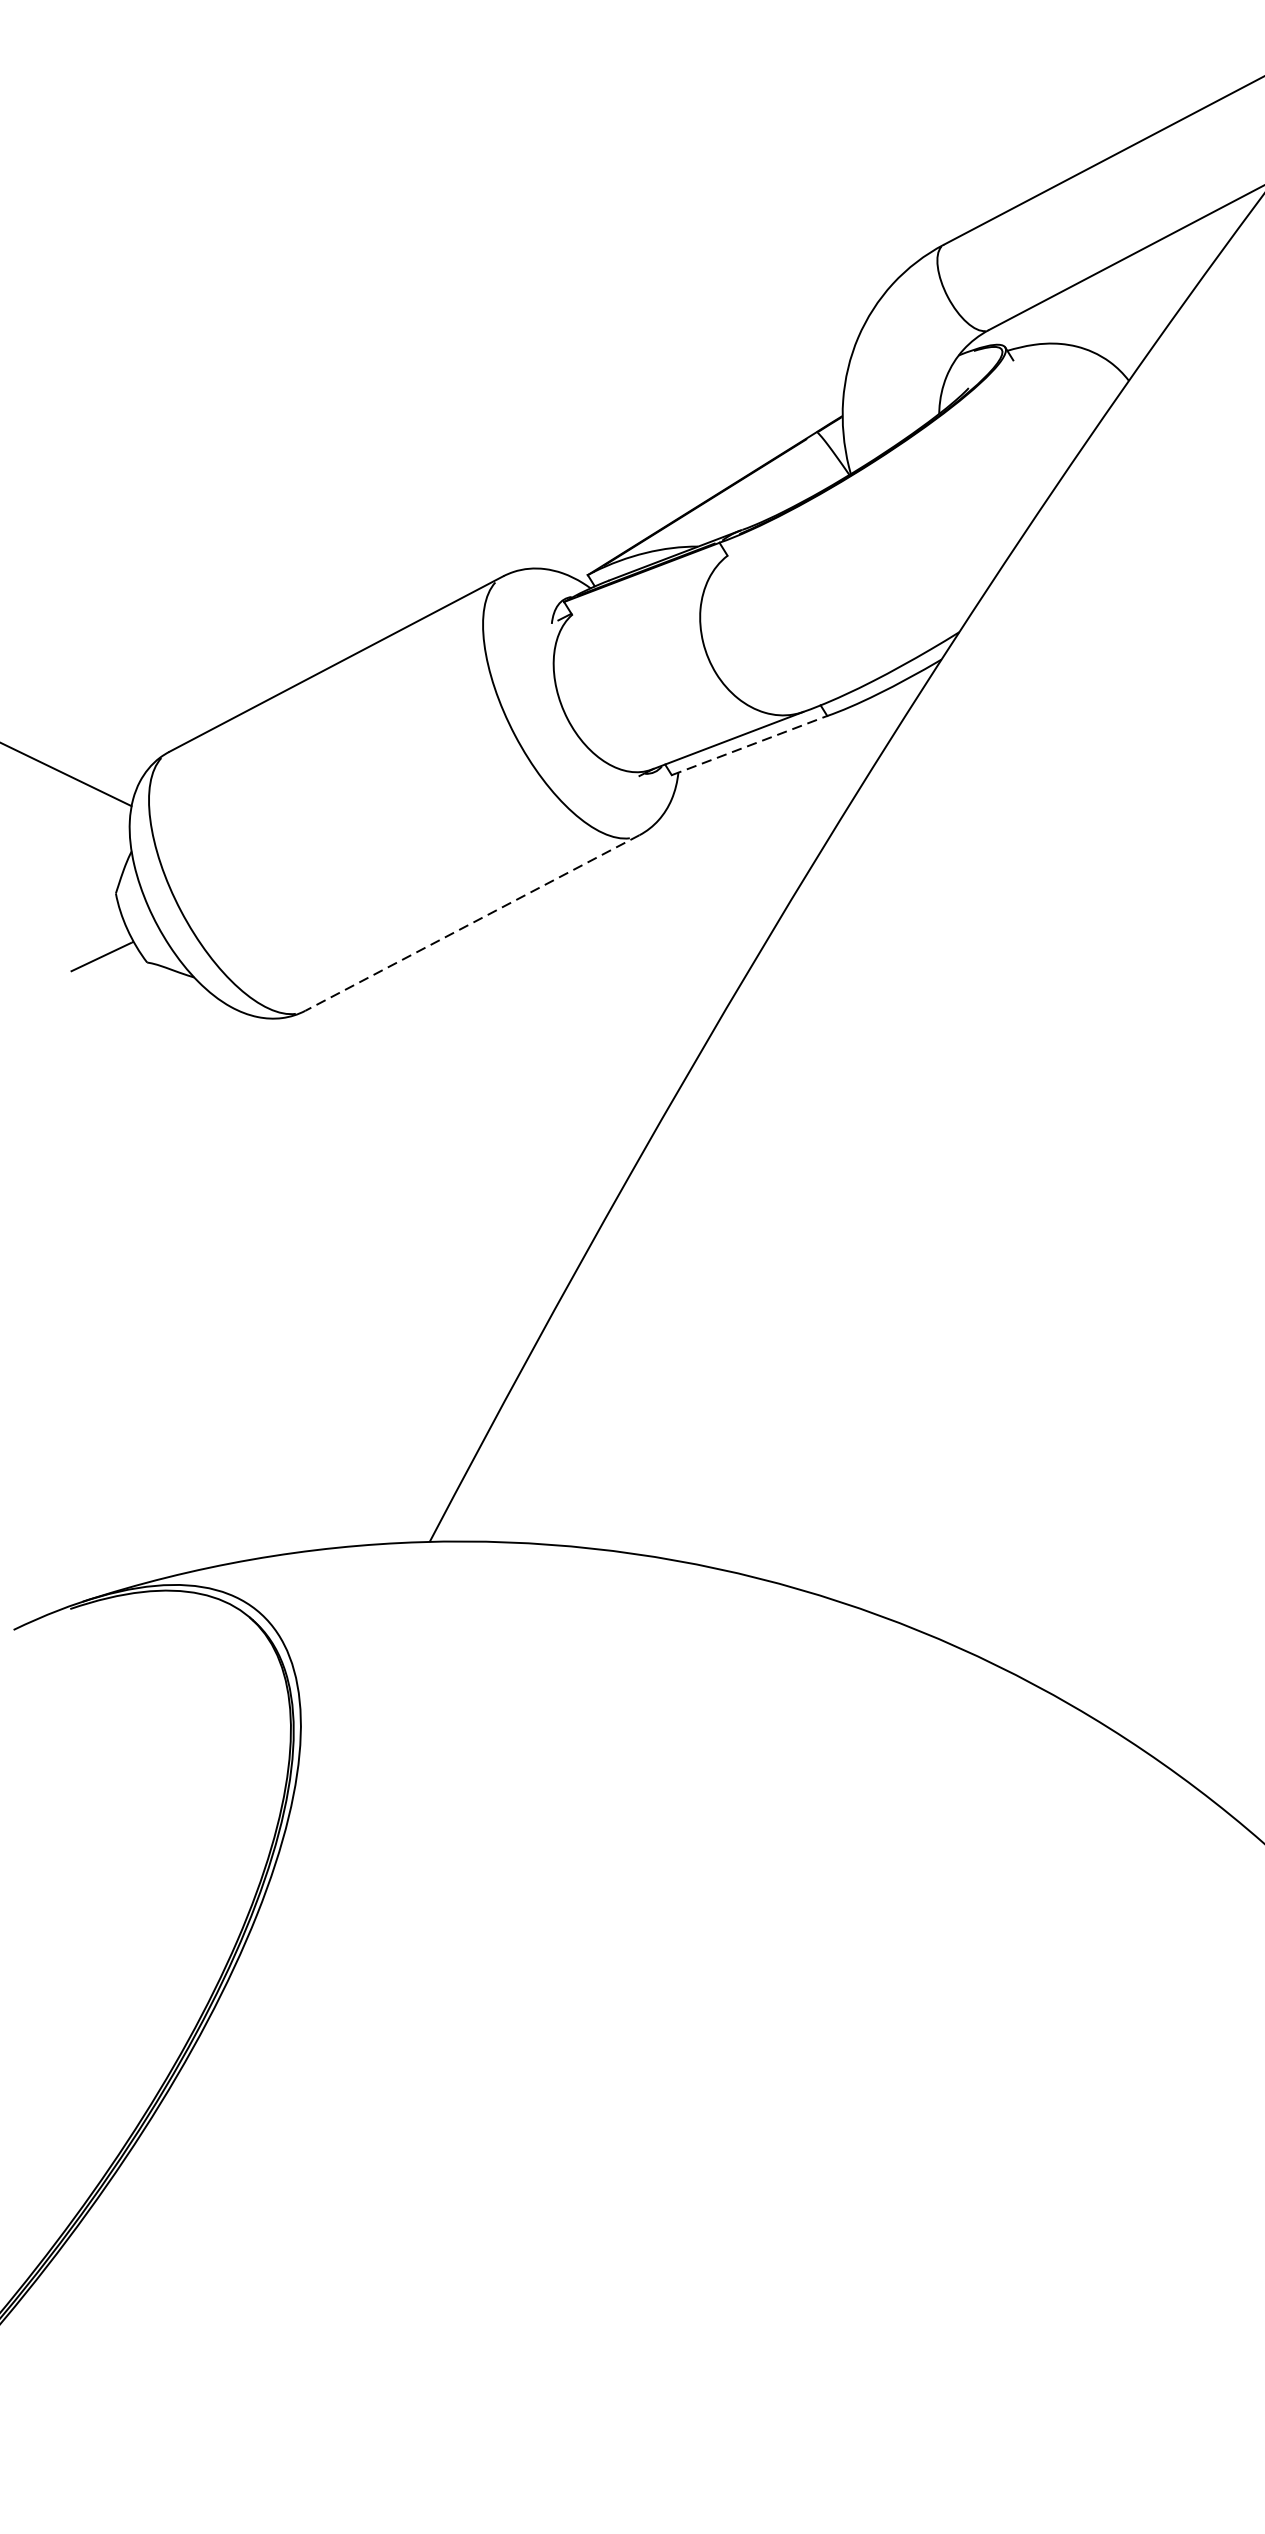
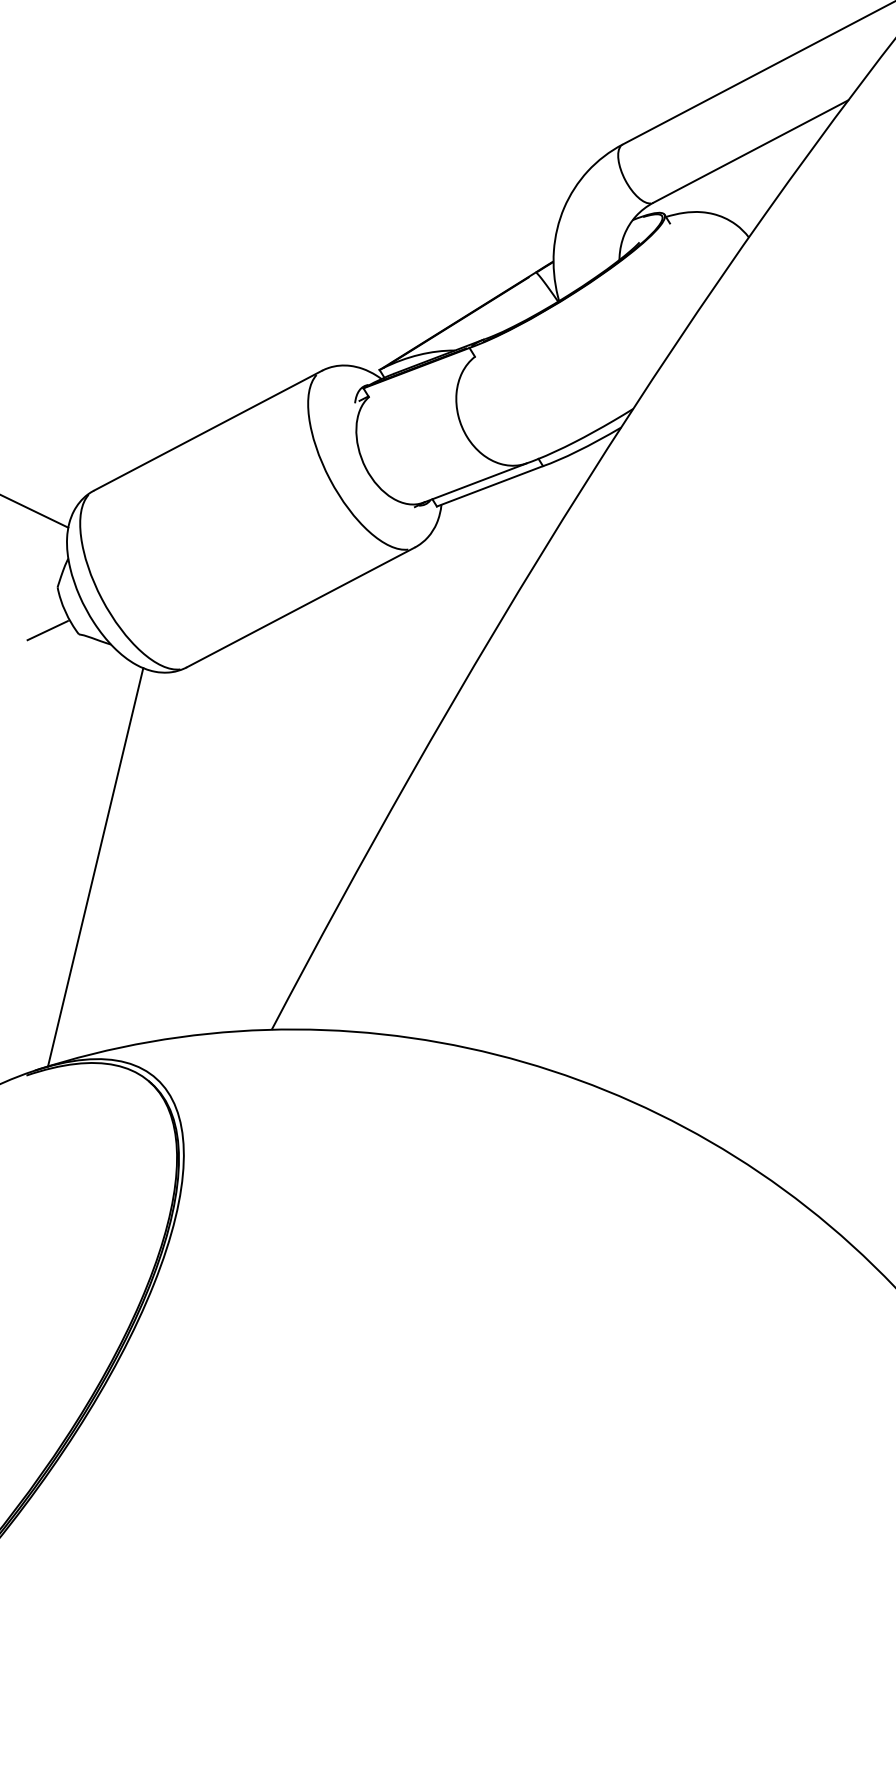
line: (750, 745) -> (490, 486), dashed -> solid
line: (471, 923) -> (300, 607), dashed -> solid
line: (171, 1304) -> (95, 867), added

